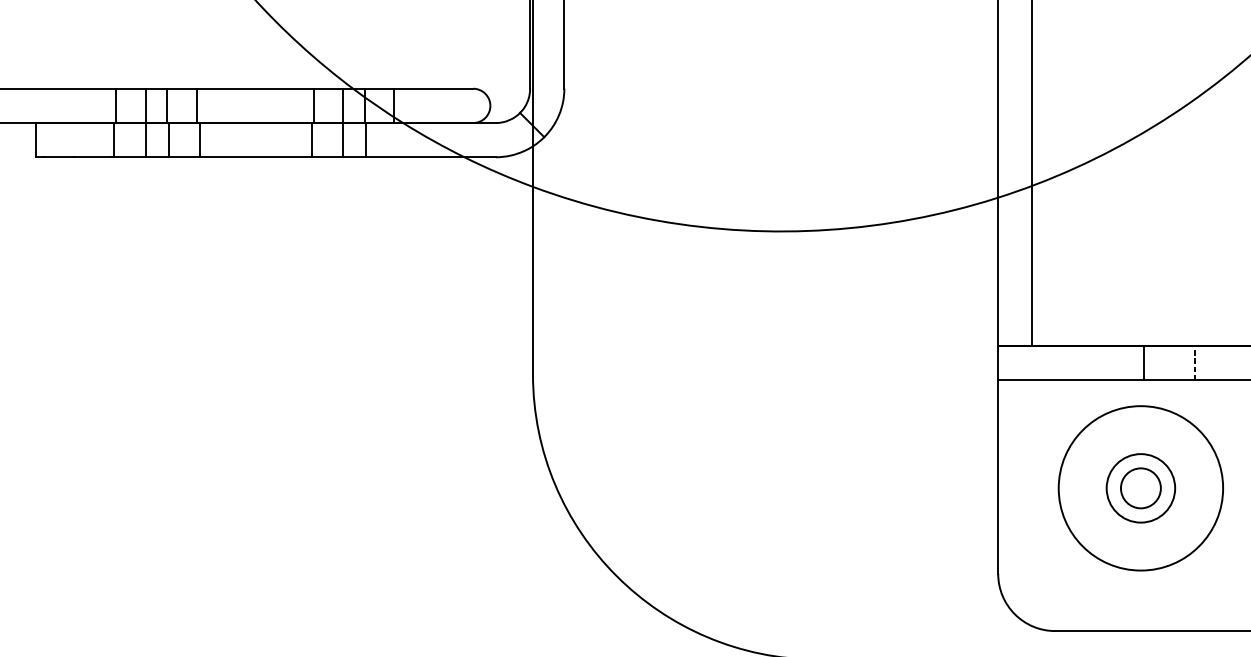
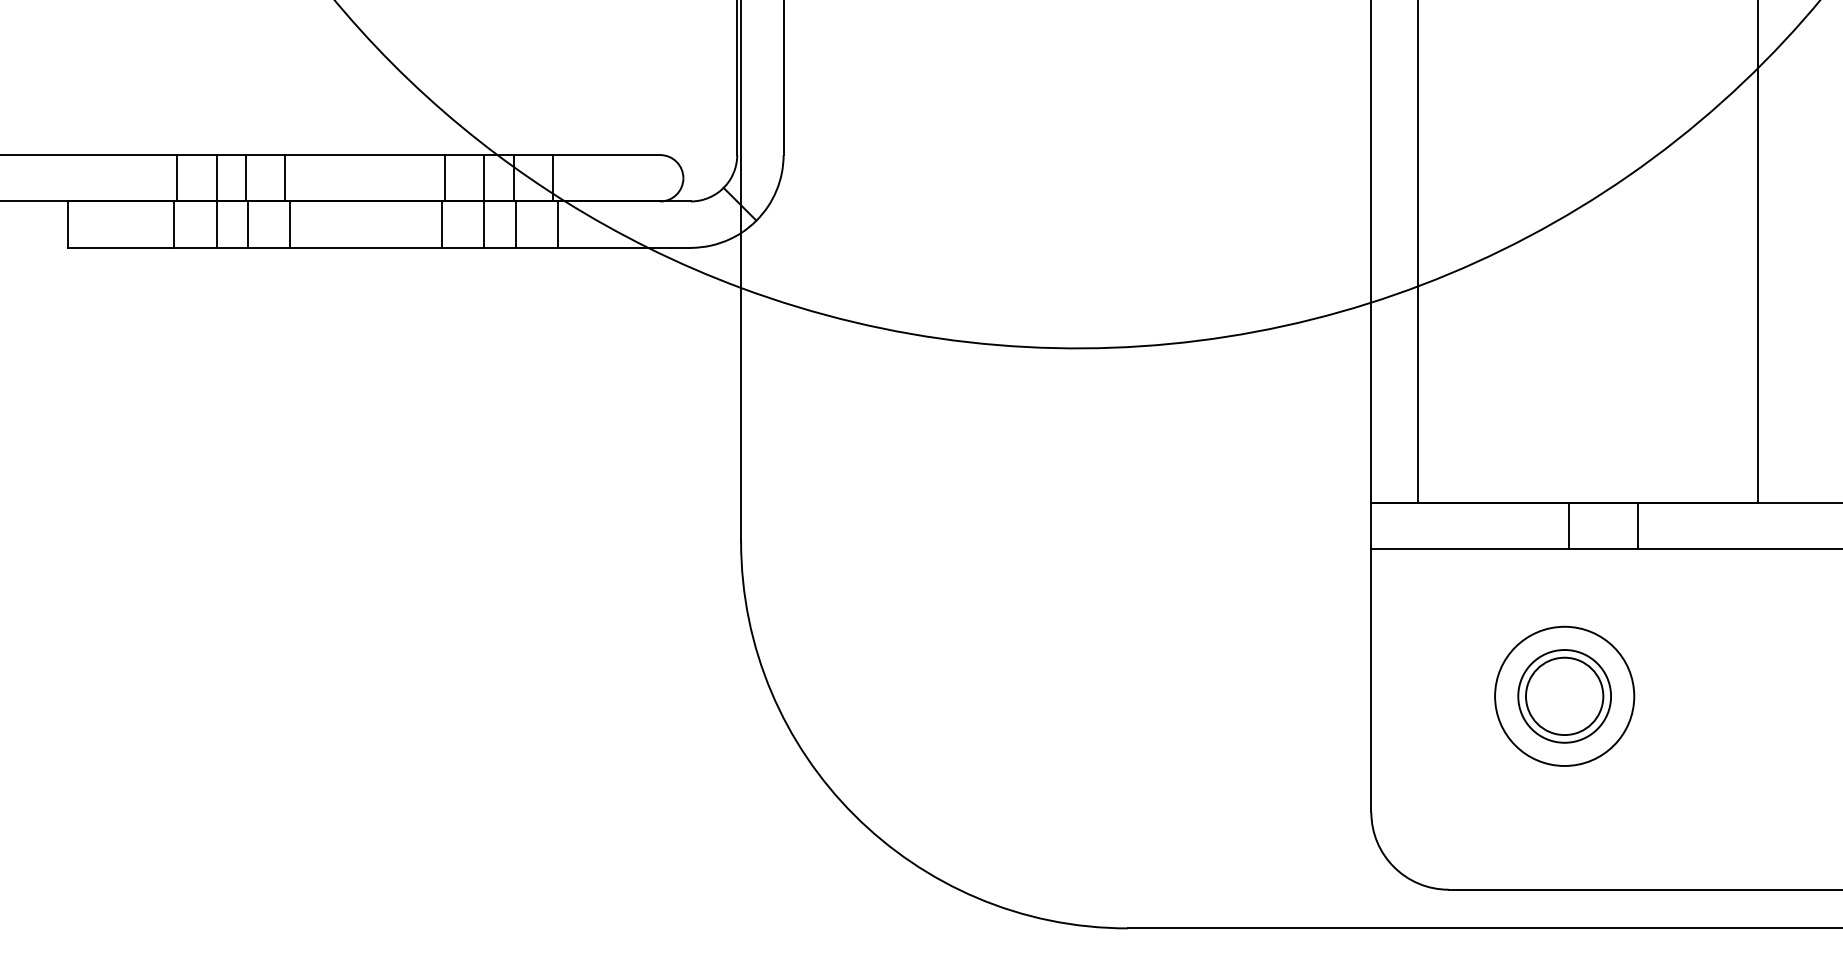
line: (398, 140) -> (558, 224), added
line: (1195, 362) -> (1638, 525), dashed -> solid
circle: (1140, 487) -> (1564, 695), size x0.62
circle: (1140, 488) -> (1564, 696), size x1.43

